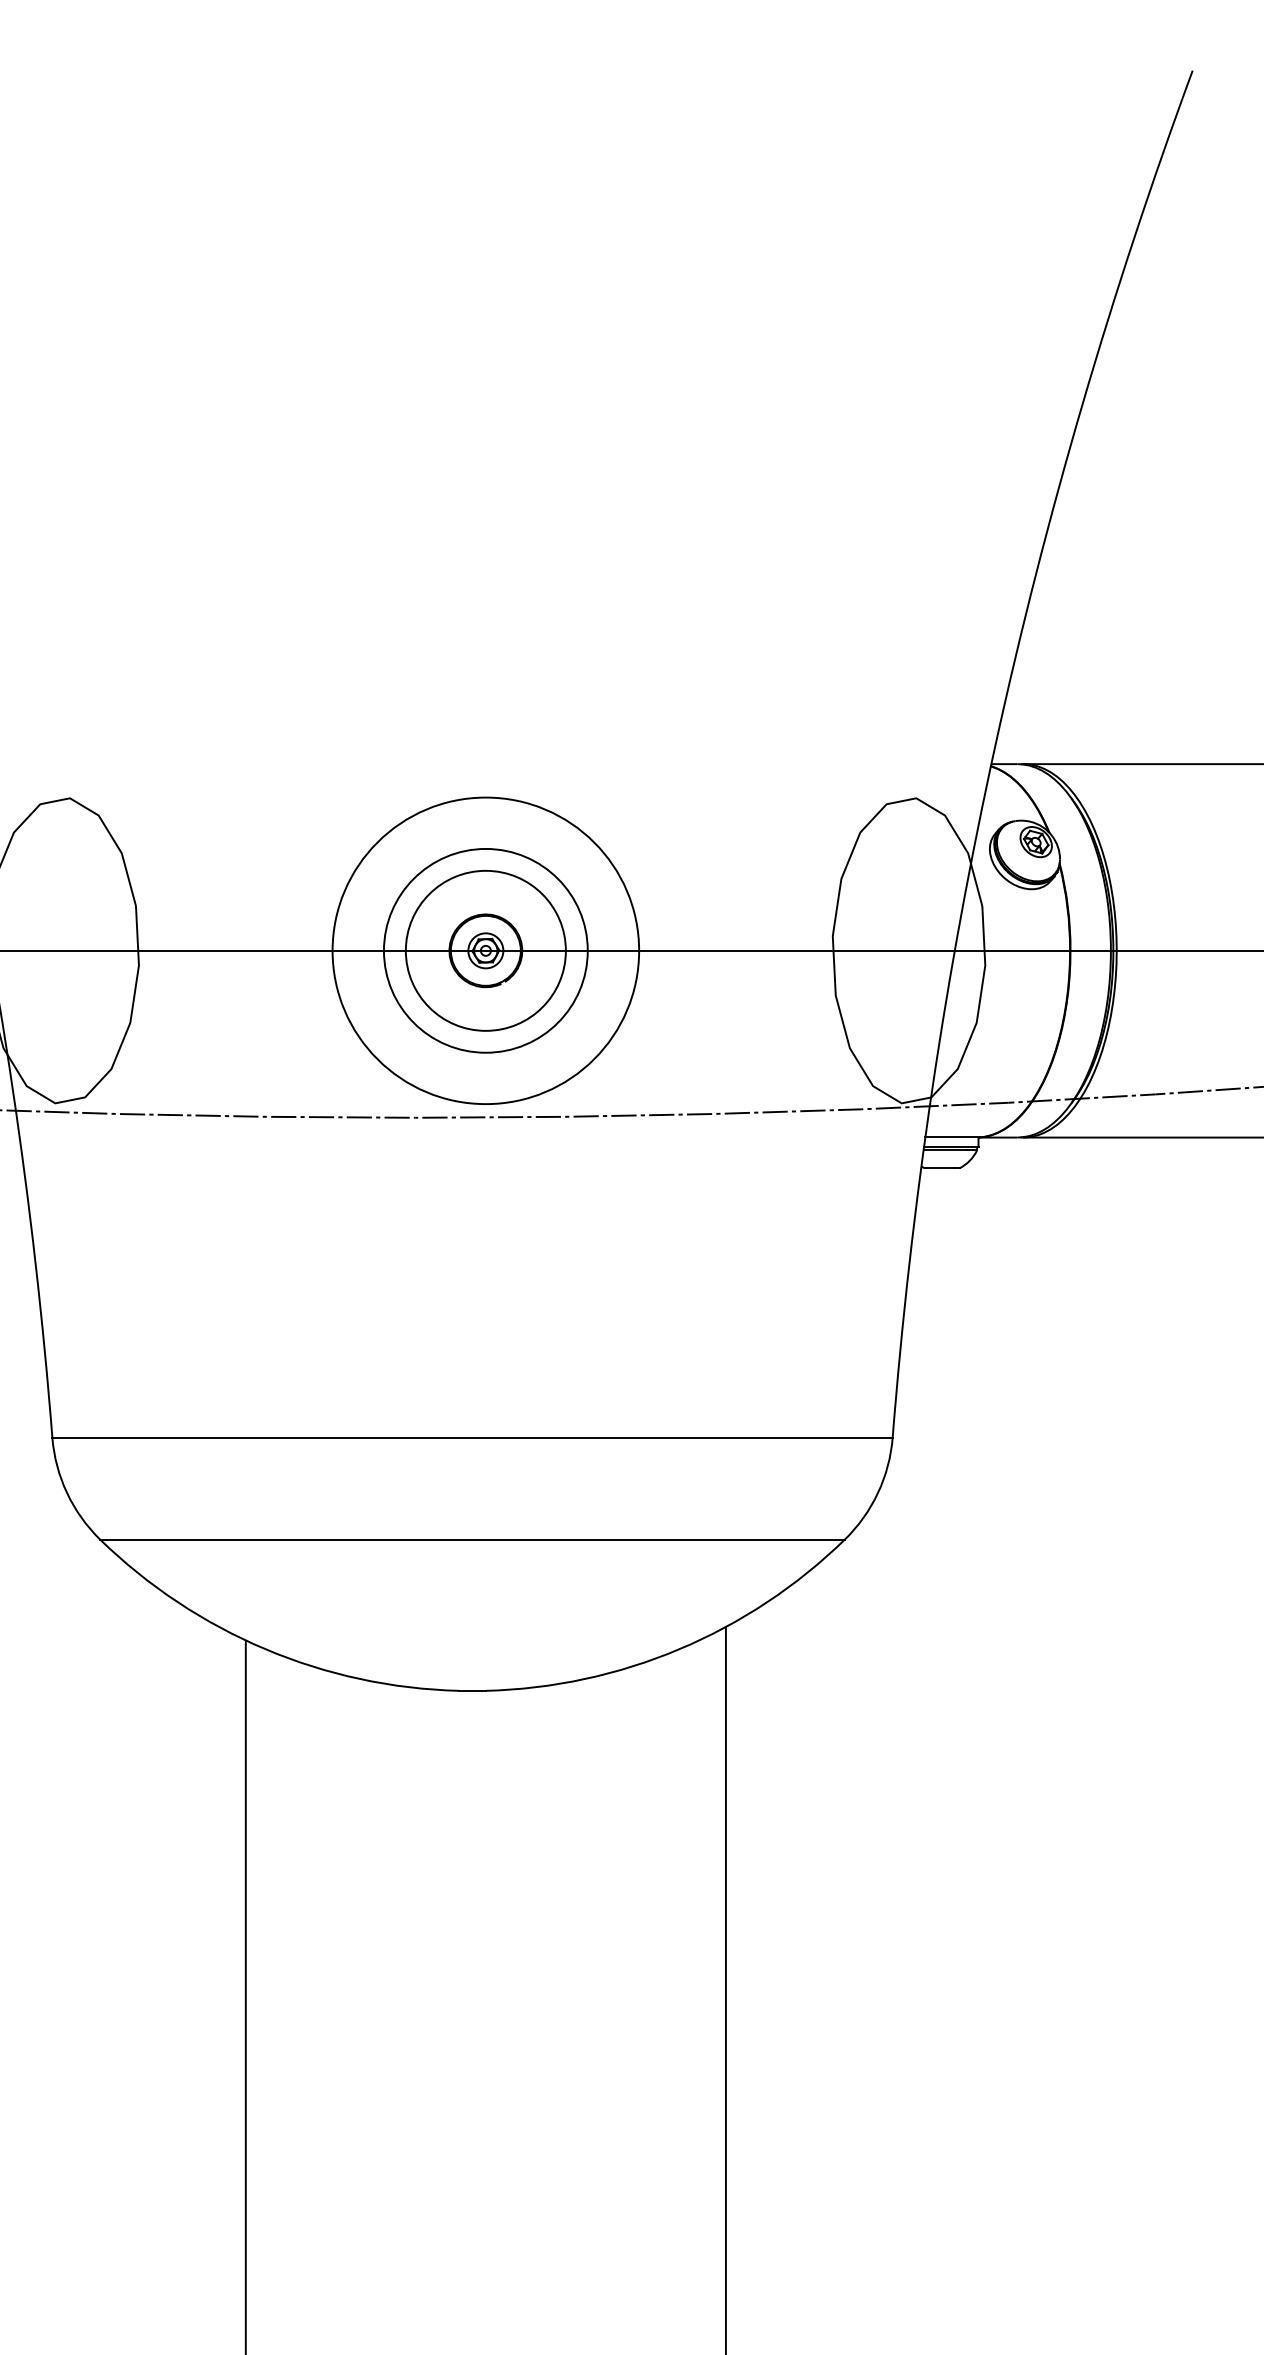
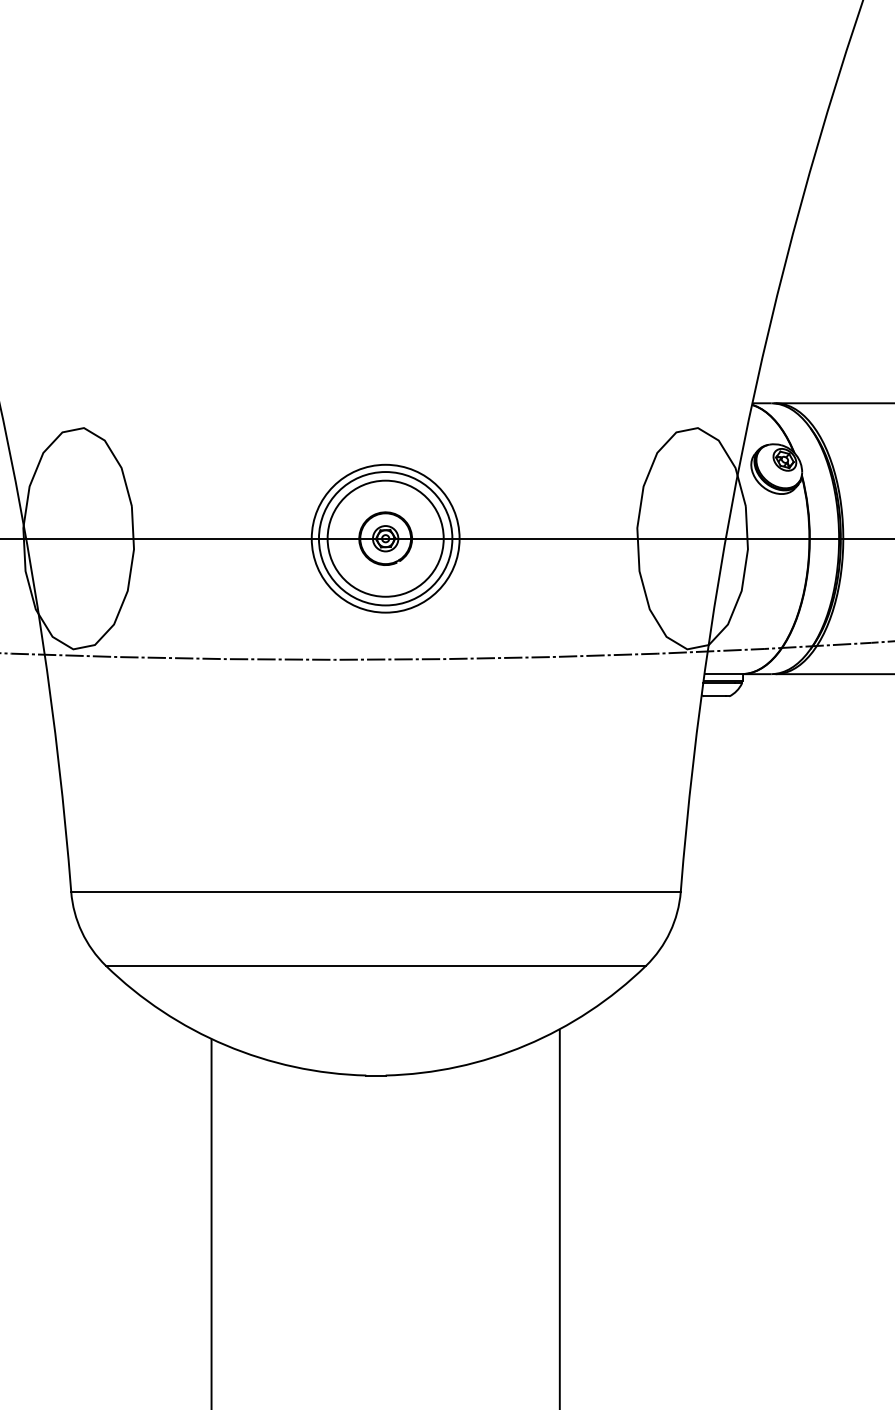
circle: (485, 950) -> (385, 538), size x0.6

